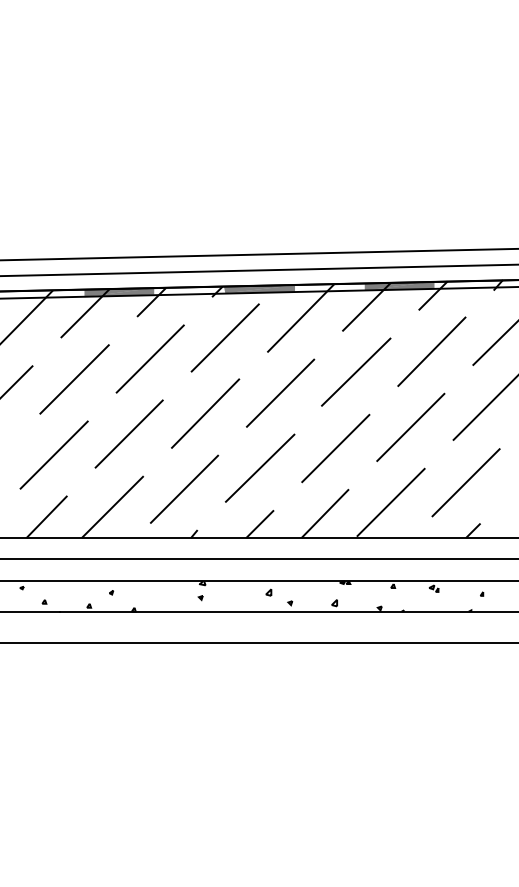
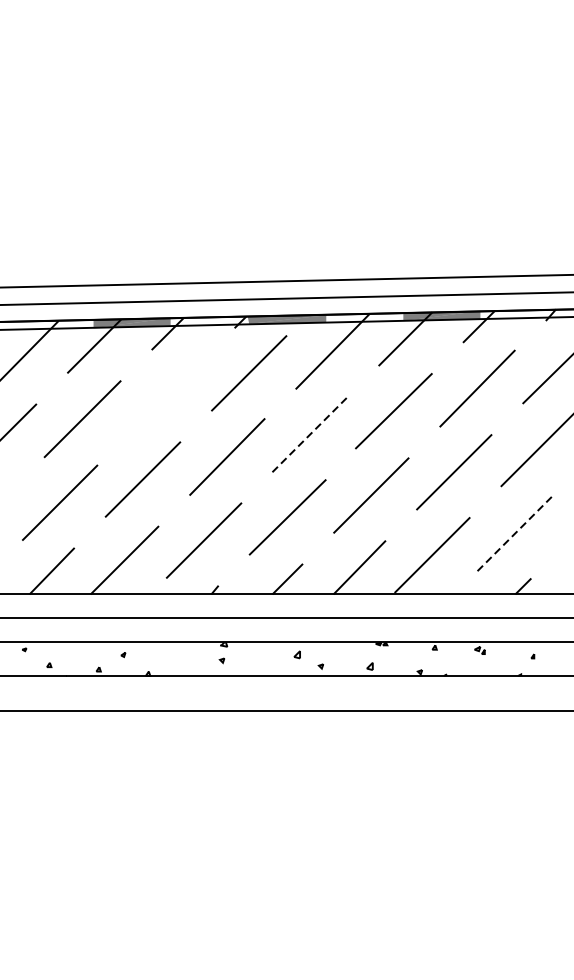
line: (149, 358) -> (165, 396), removed
line: (280, 392) -> (310, 433), solid -> dashed
line: (466, 482) -> (515, 533), solid -> dashed

